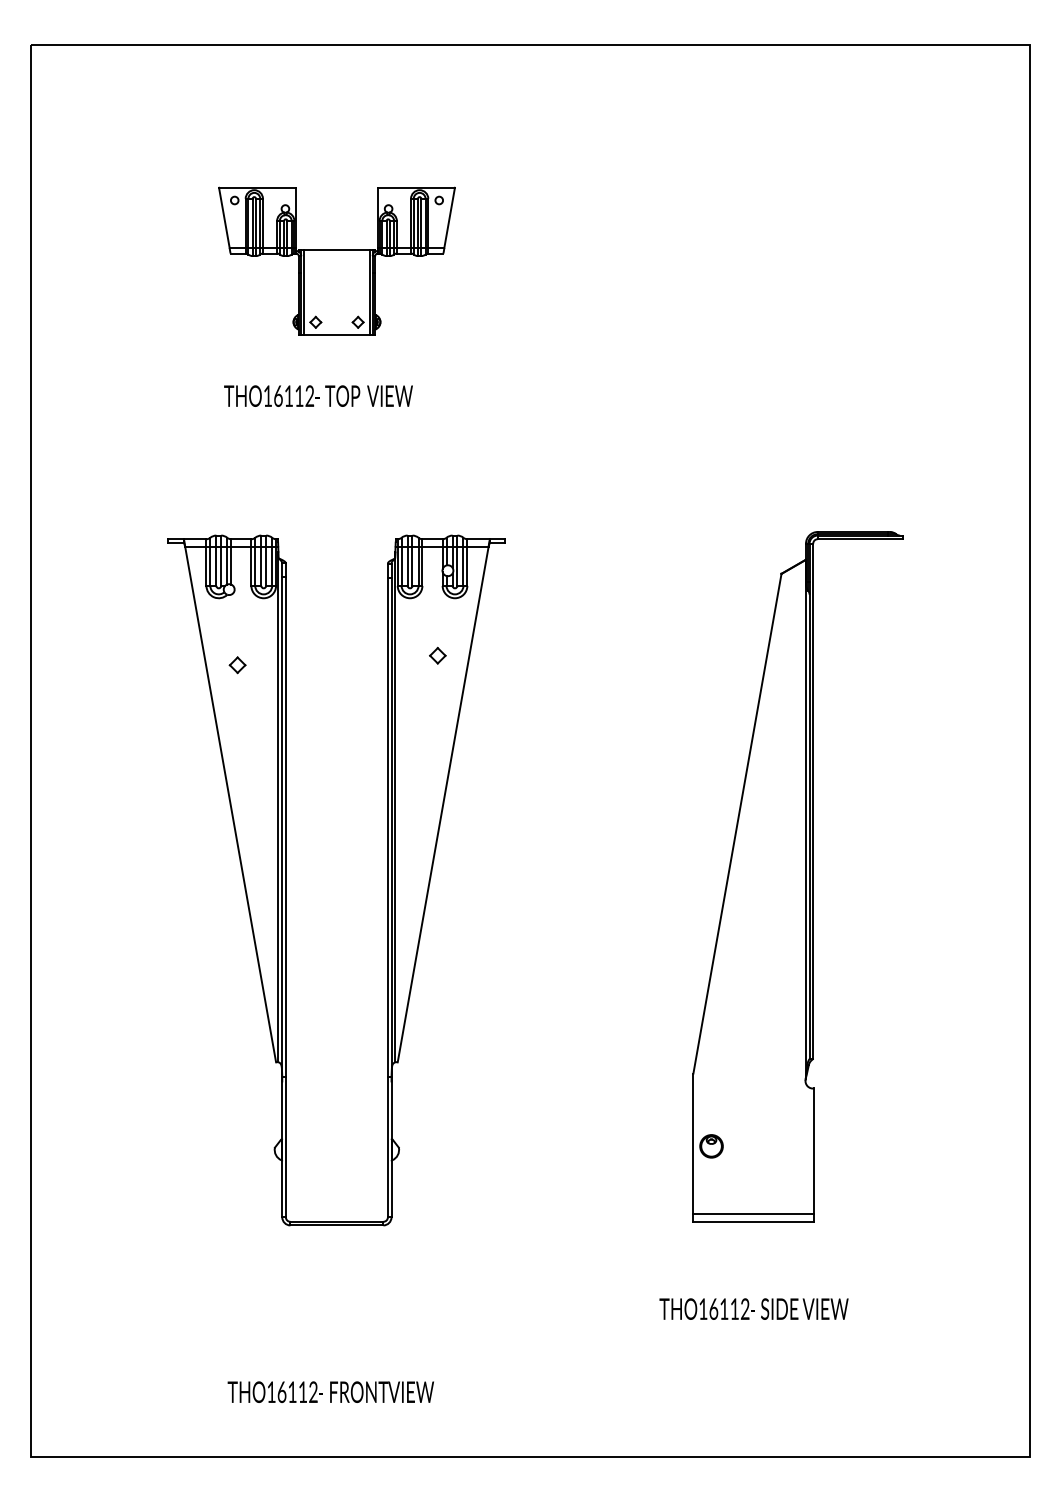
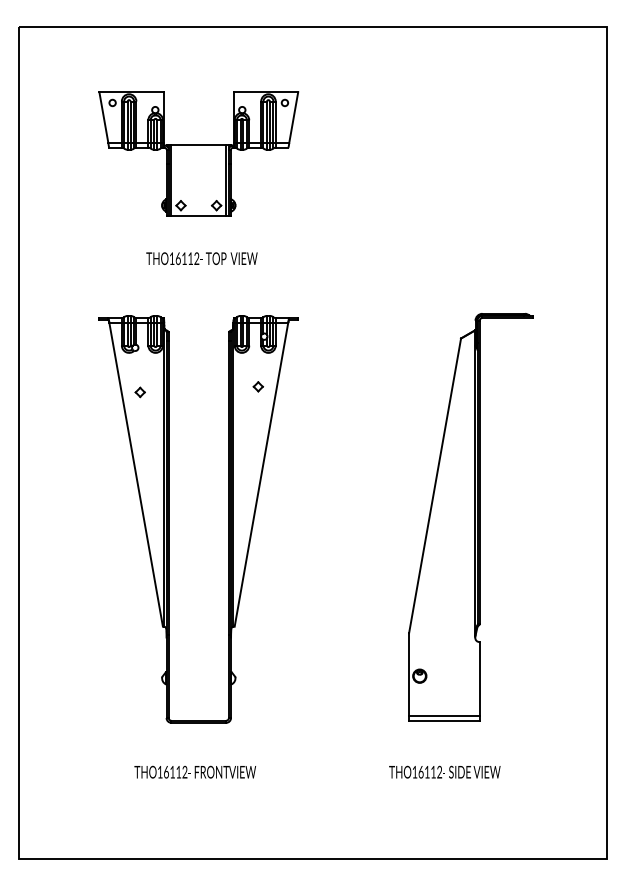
part: (336, 260) -> (198, 153), size x1.43
text: (317, 395) -> (201, 258), moved
text: (329, 1390) -> (194, 771), moved

